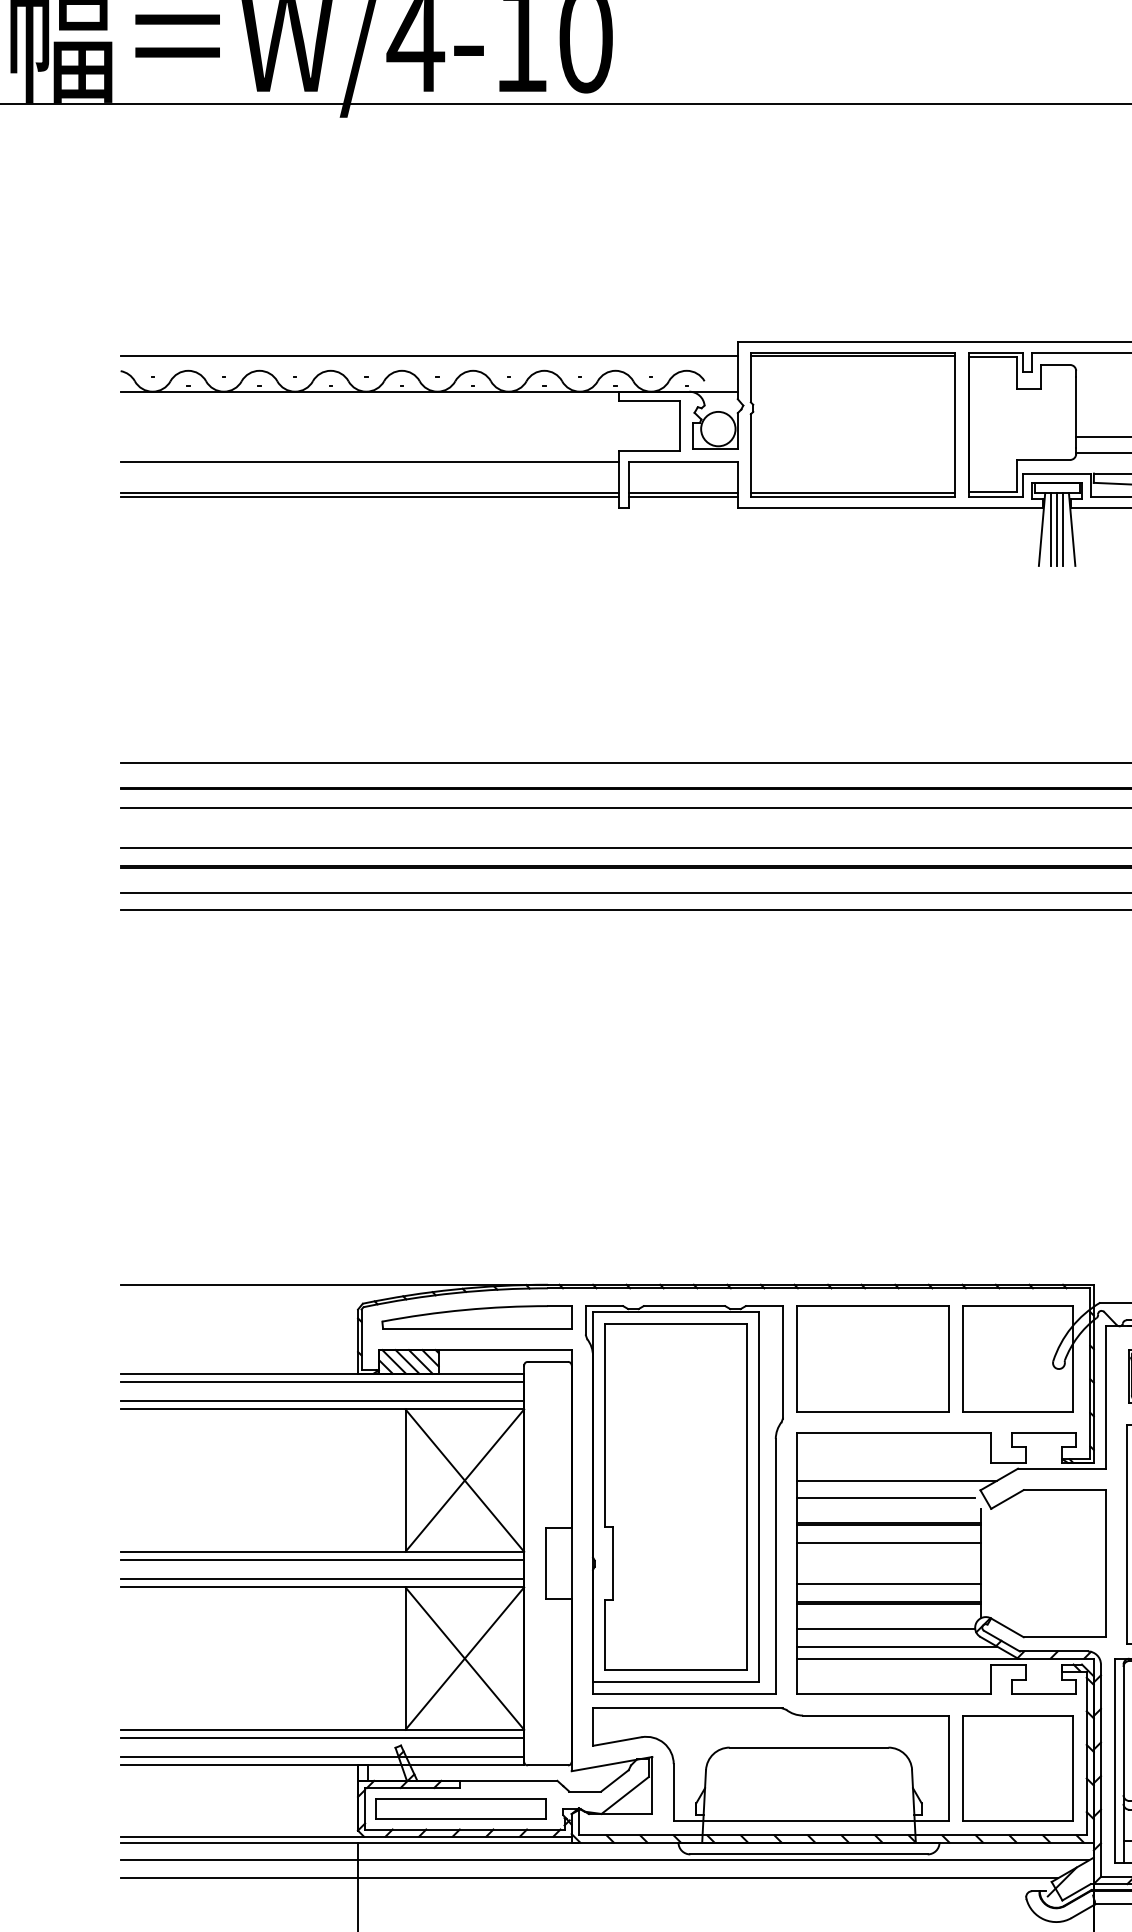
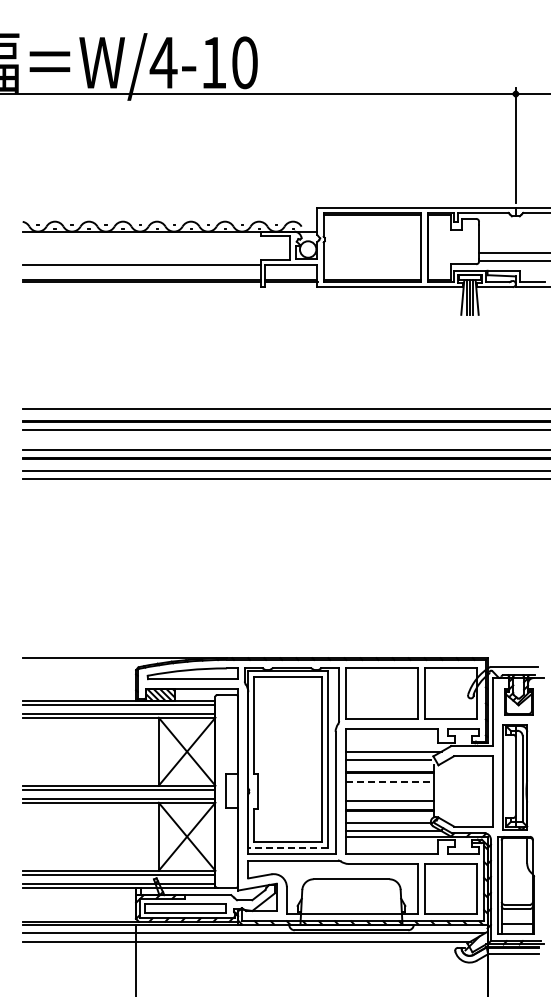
line: (427, 355) -> (169, 214), removed
line: (888, 1542) -> (389, 781), solid -> dashed
line: (677, 1683) -> (288, 848), solid -> dashed

